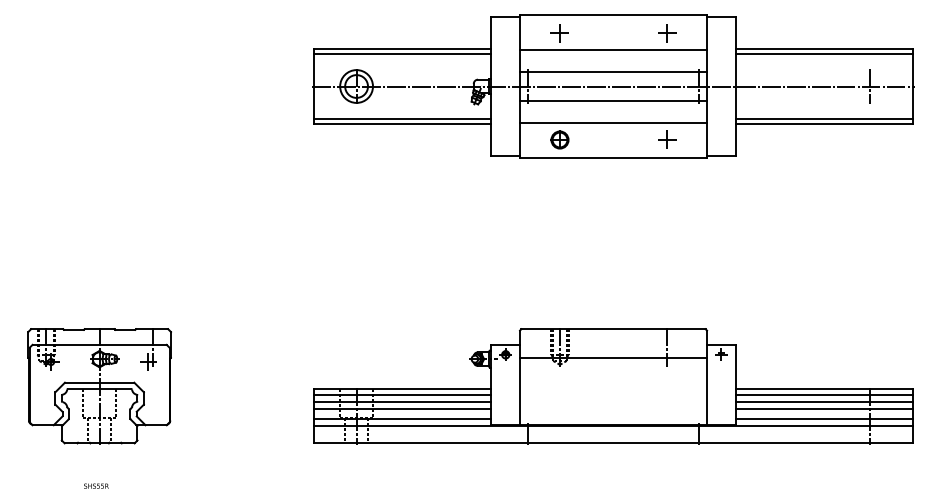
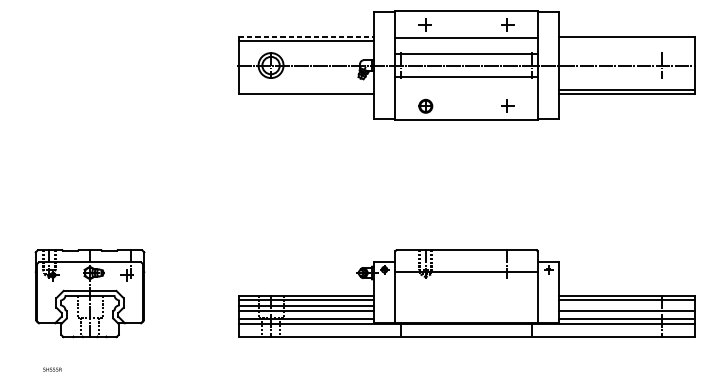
line: (402, 48) -> (306, 36), solid -> dashed
line: (824, 54) -> (627, 41), removed
line: (402, 118) -> (306, 89), removed
line: (613, 122) -> (466, 92), removed
part: (99, 386) -> (89, 293), moved
line: (824, 401) -> (627, 305), removed
text: (96, 485) -> (52, 369), moved

